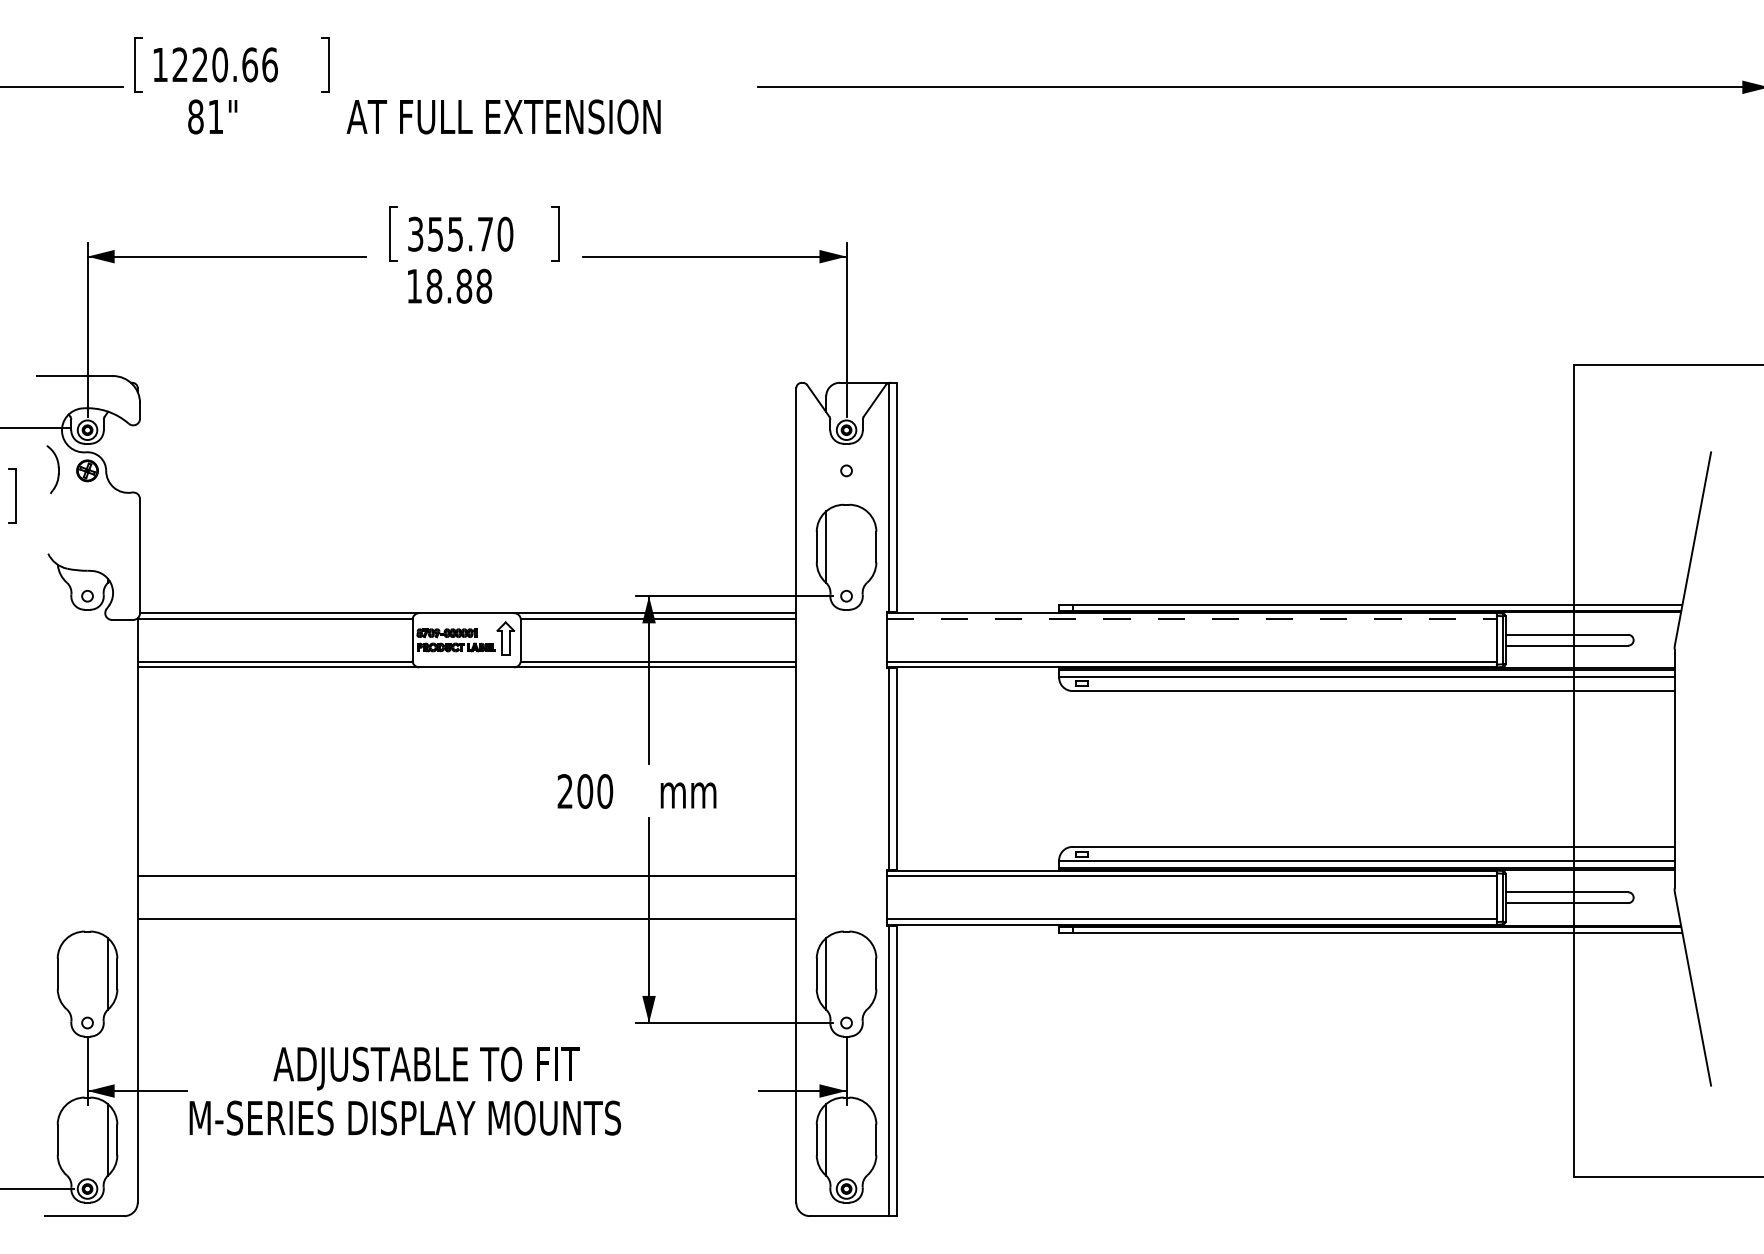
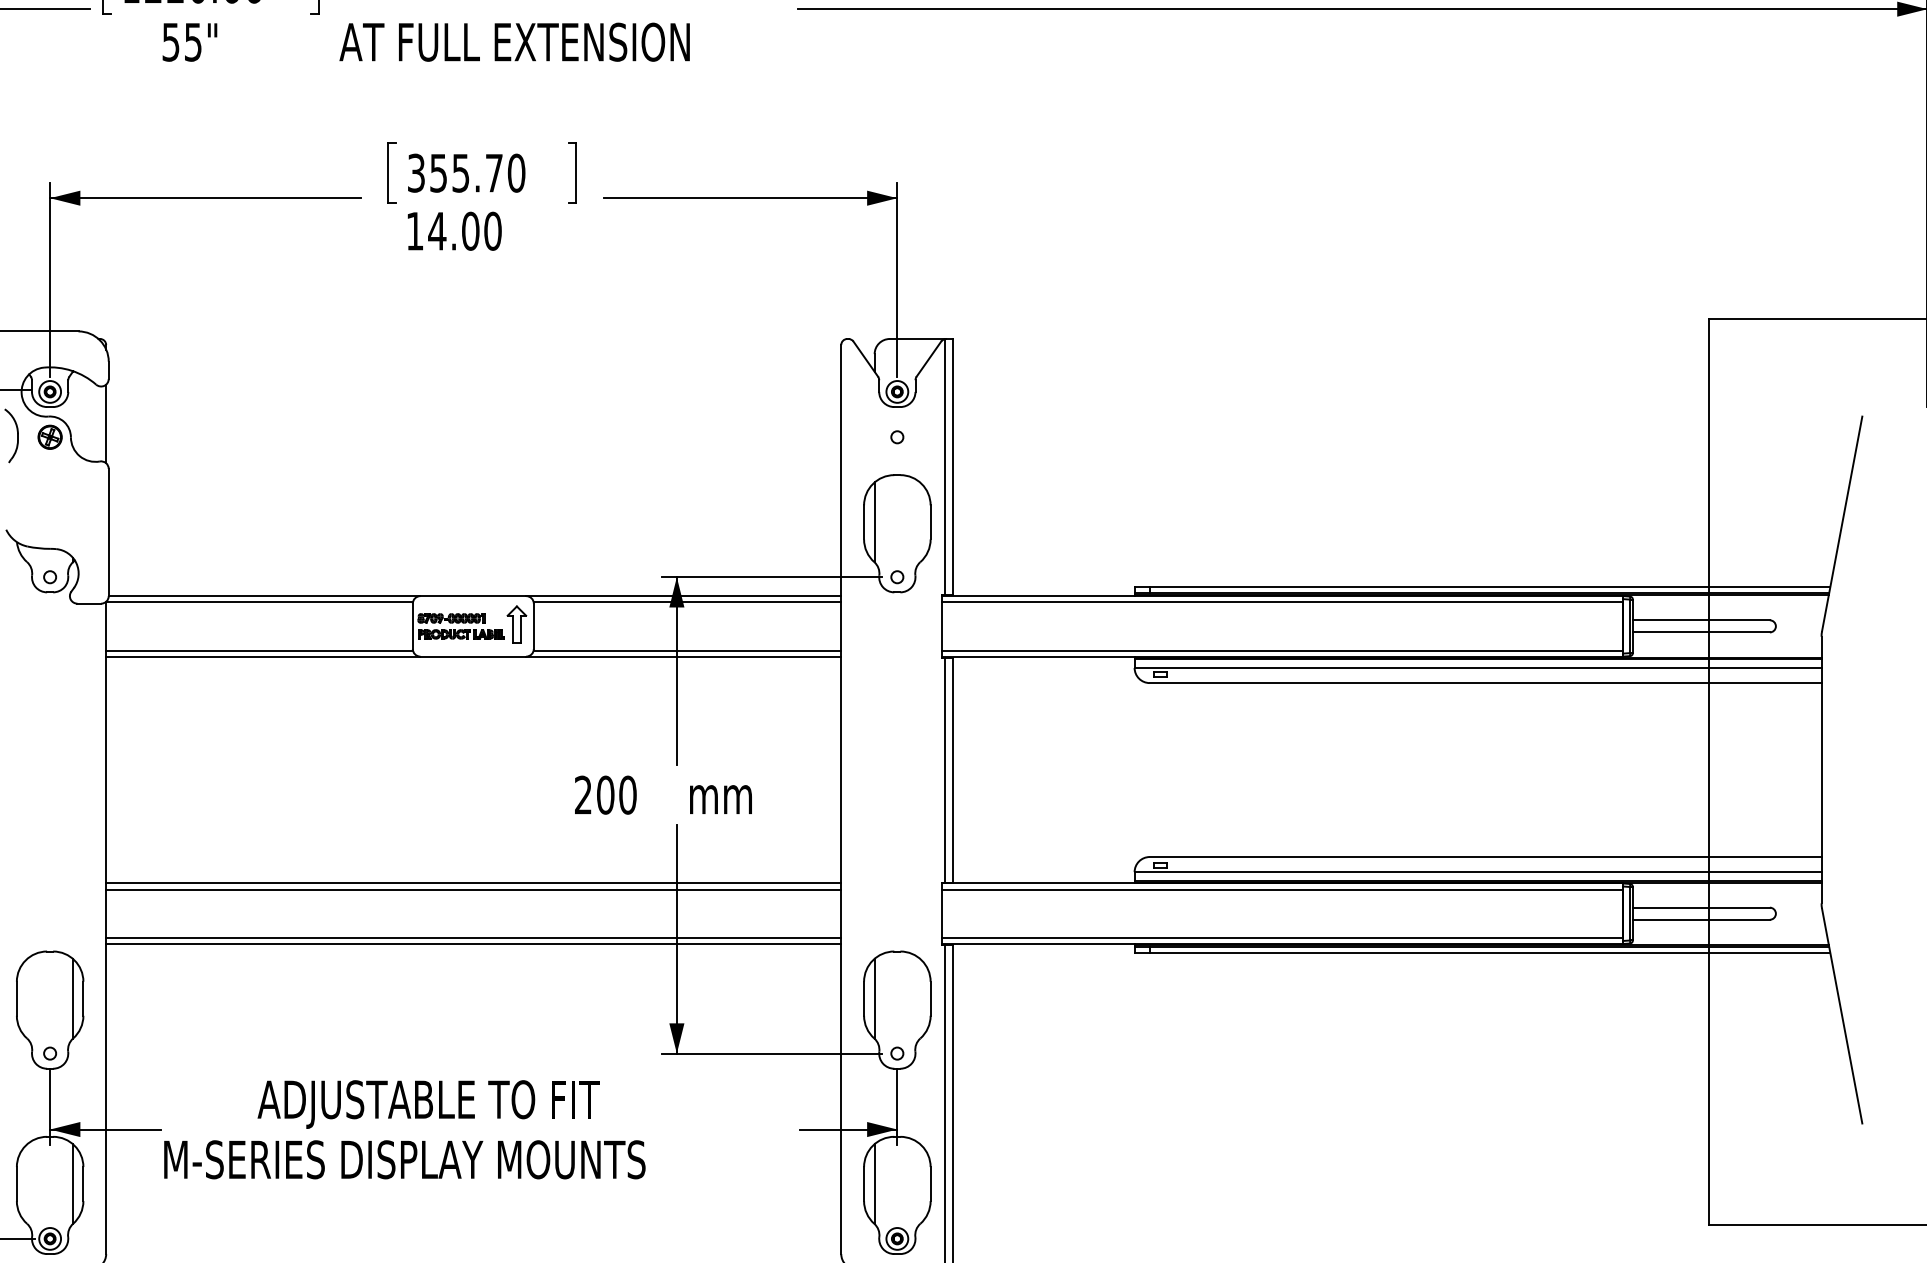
text: (205, 116) -> (181, 41), 81" -> 55"
text: (459, 285) -> (465, 230), 18.88 -> 14.00
line: (137, 458) -> (105, 423), added
line: (1192, 618) -> (1283, 602), dashed -> solid
line: (466, 870) -> (473, 883), added
line: (466, 924) -> (473, 943), added

